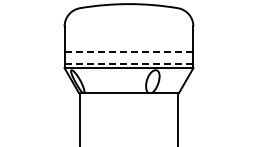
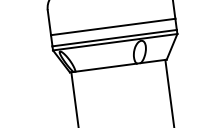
line: (128, 52) -> (112, 27), dashed -> solid
line: (128, 63) -> (114, 37), dashed -> solid

